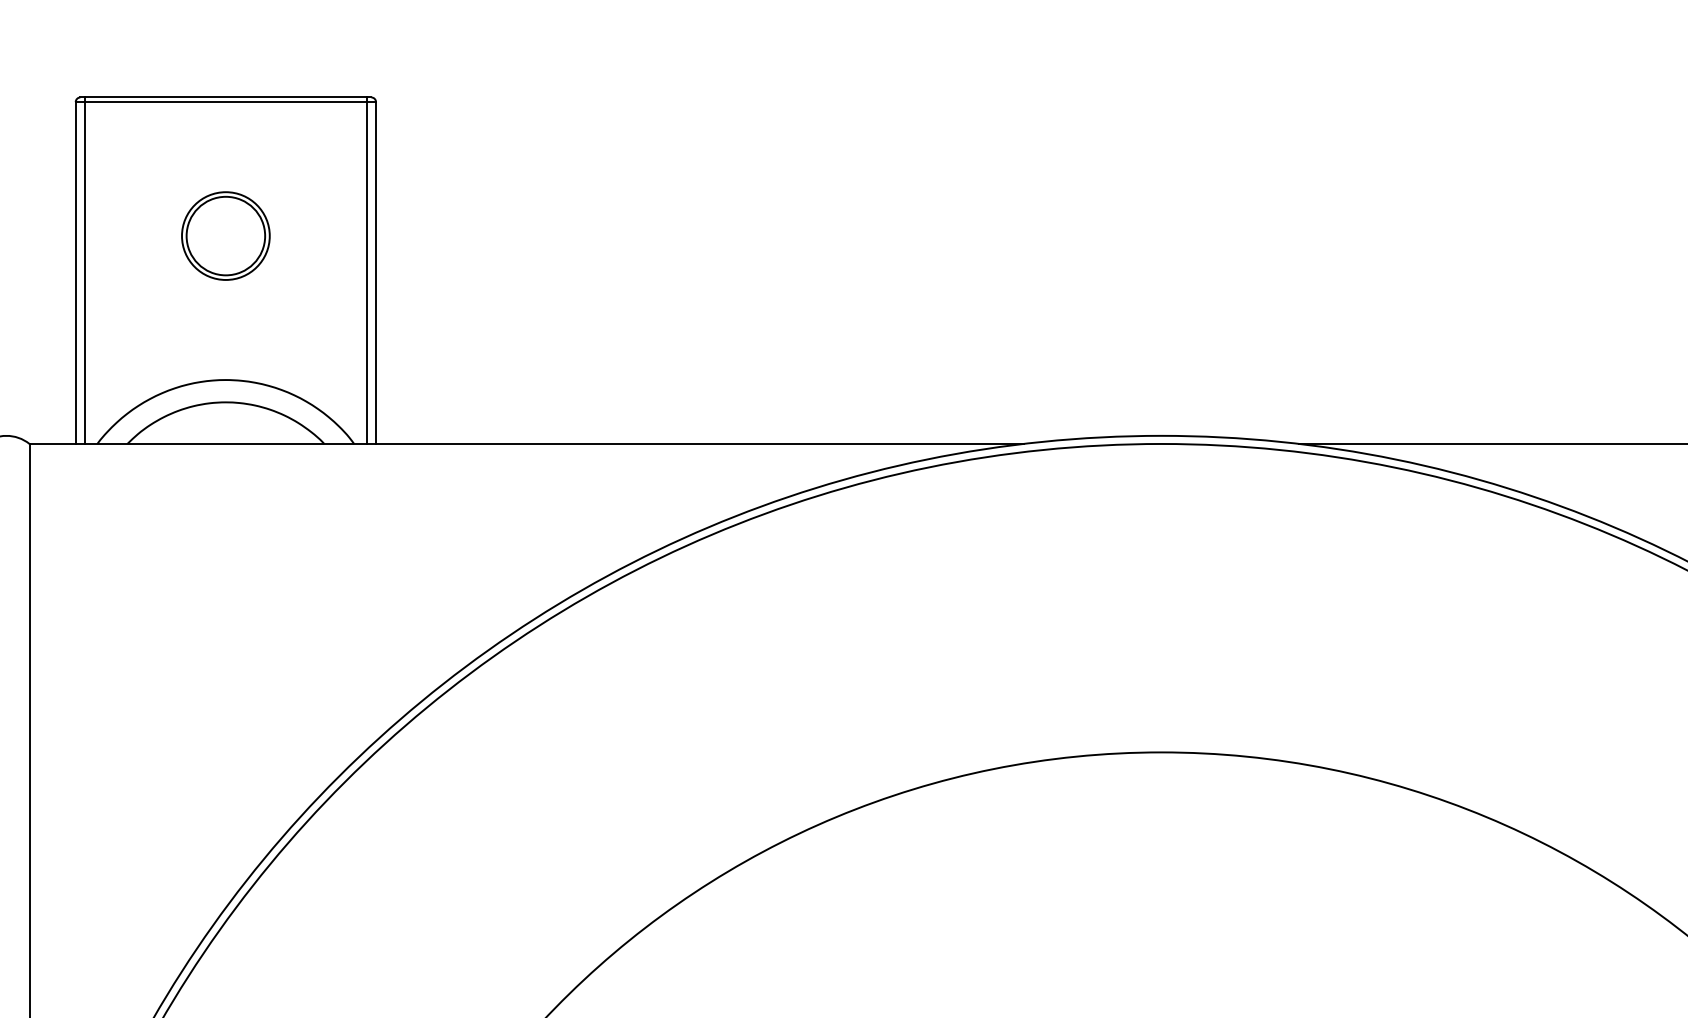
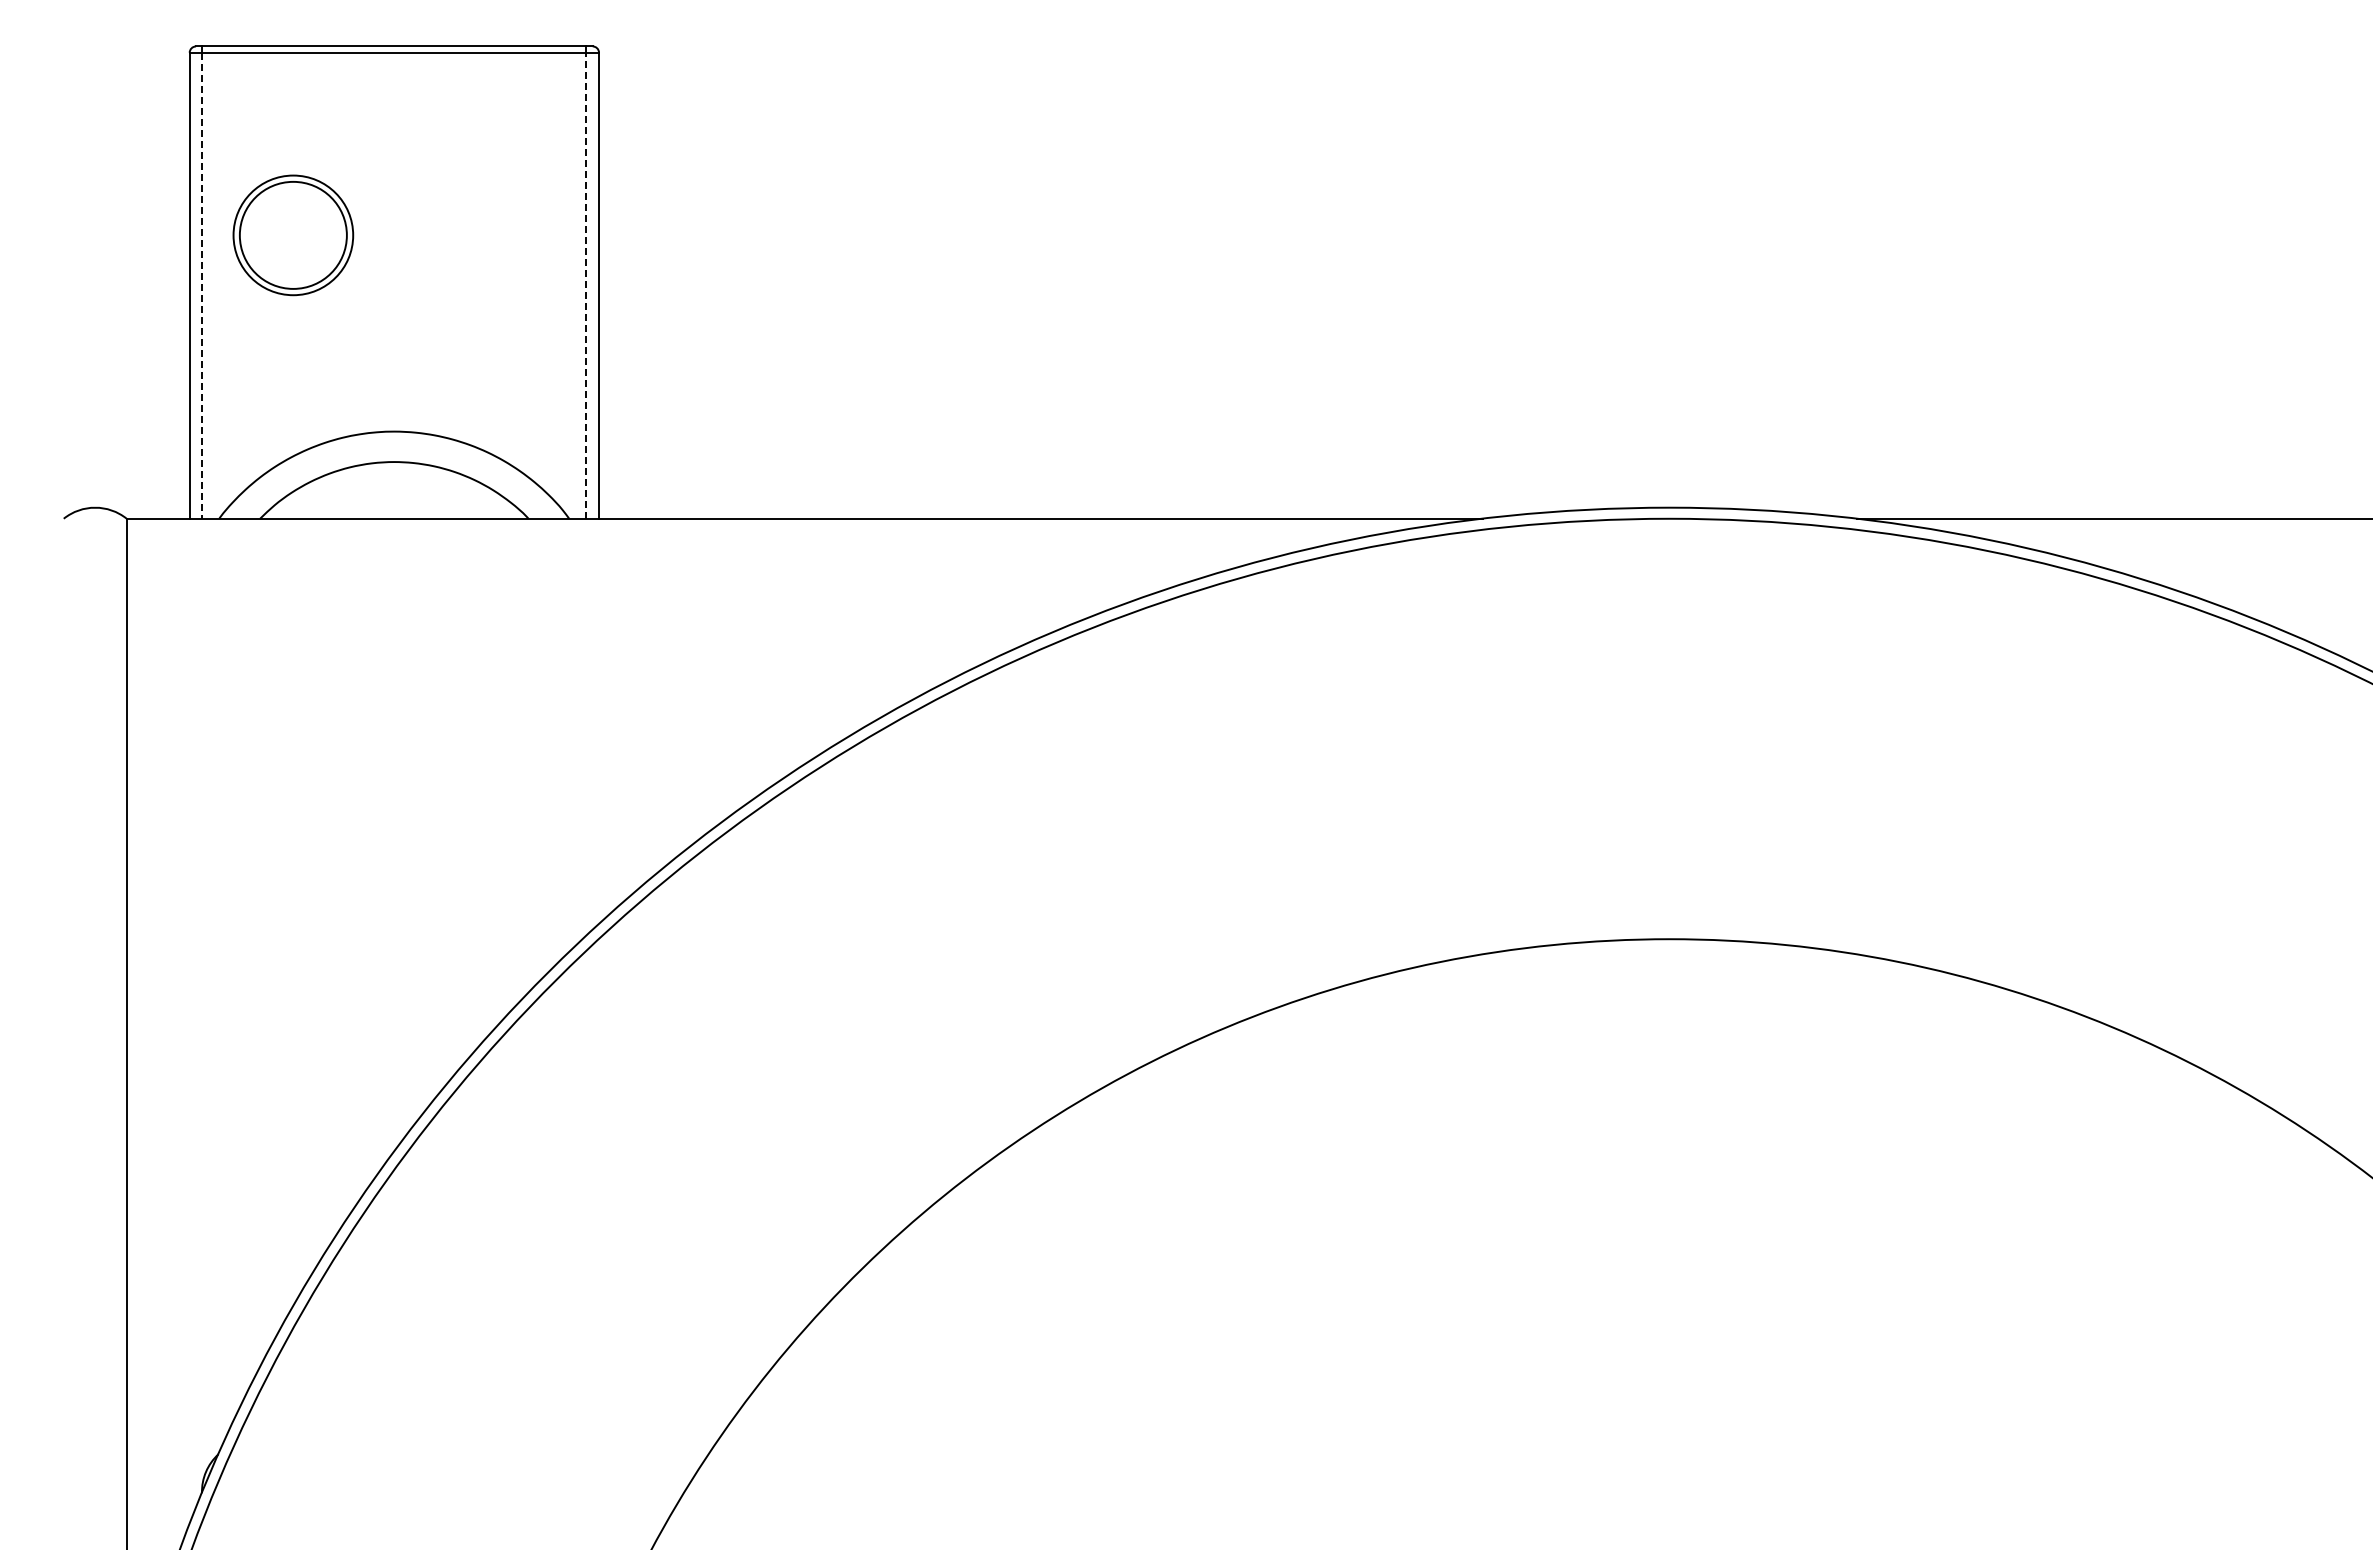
part: (225, 236) -> (293, 235), moved
line: (366, 272) -> (586, 285), solid -> dashed
line: (85, 273) -> (202, 286), solid -> dashed

